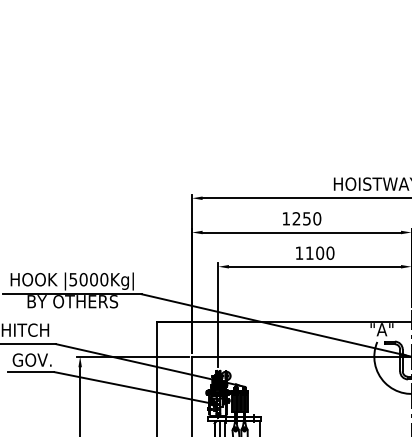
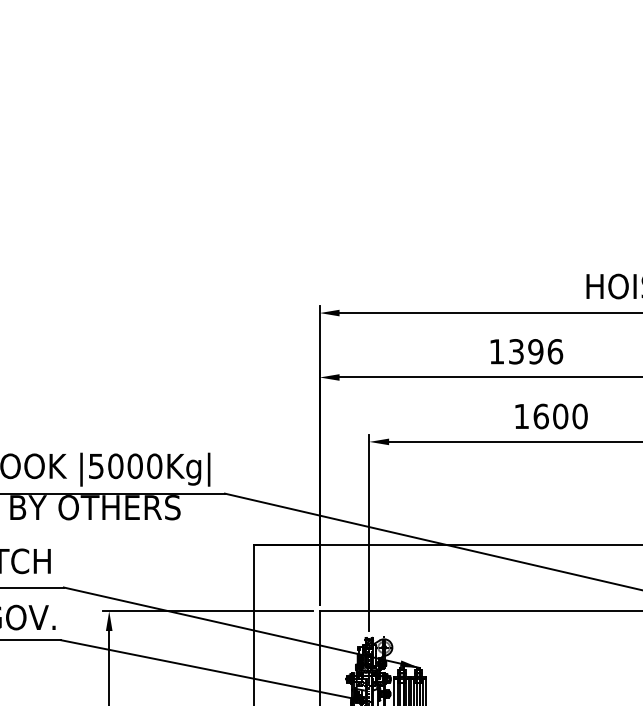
text: (306, 218) -> (535, 351), 1250 -> 1396
text: (309, 252) -> (540, 415), 1100 -> 1600

